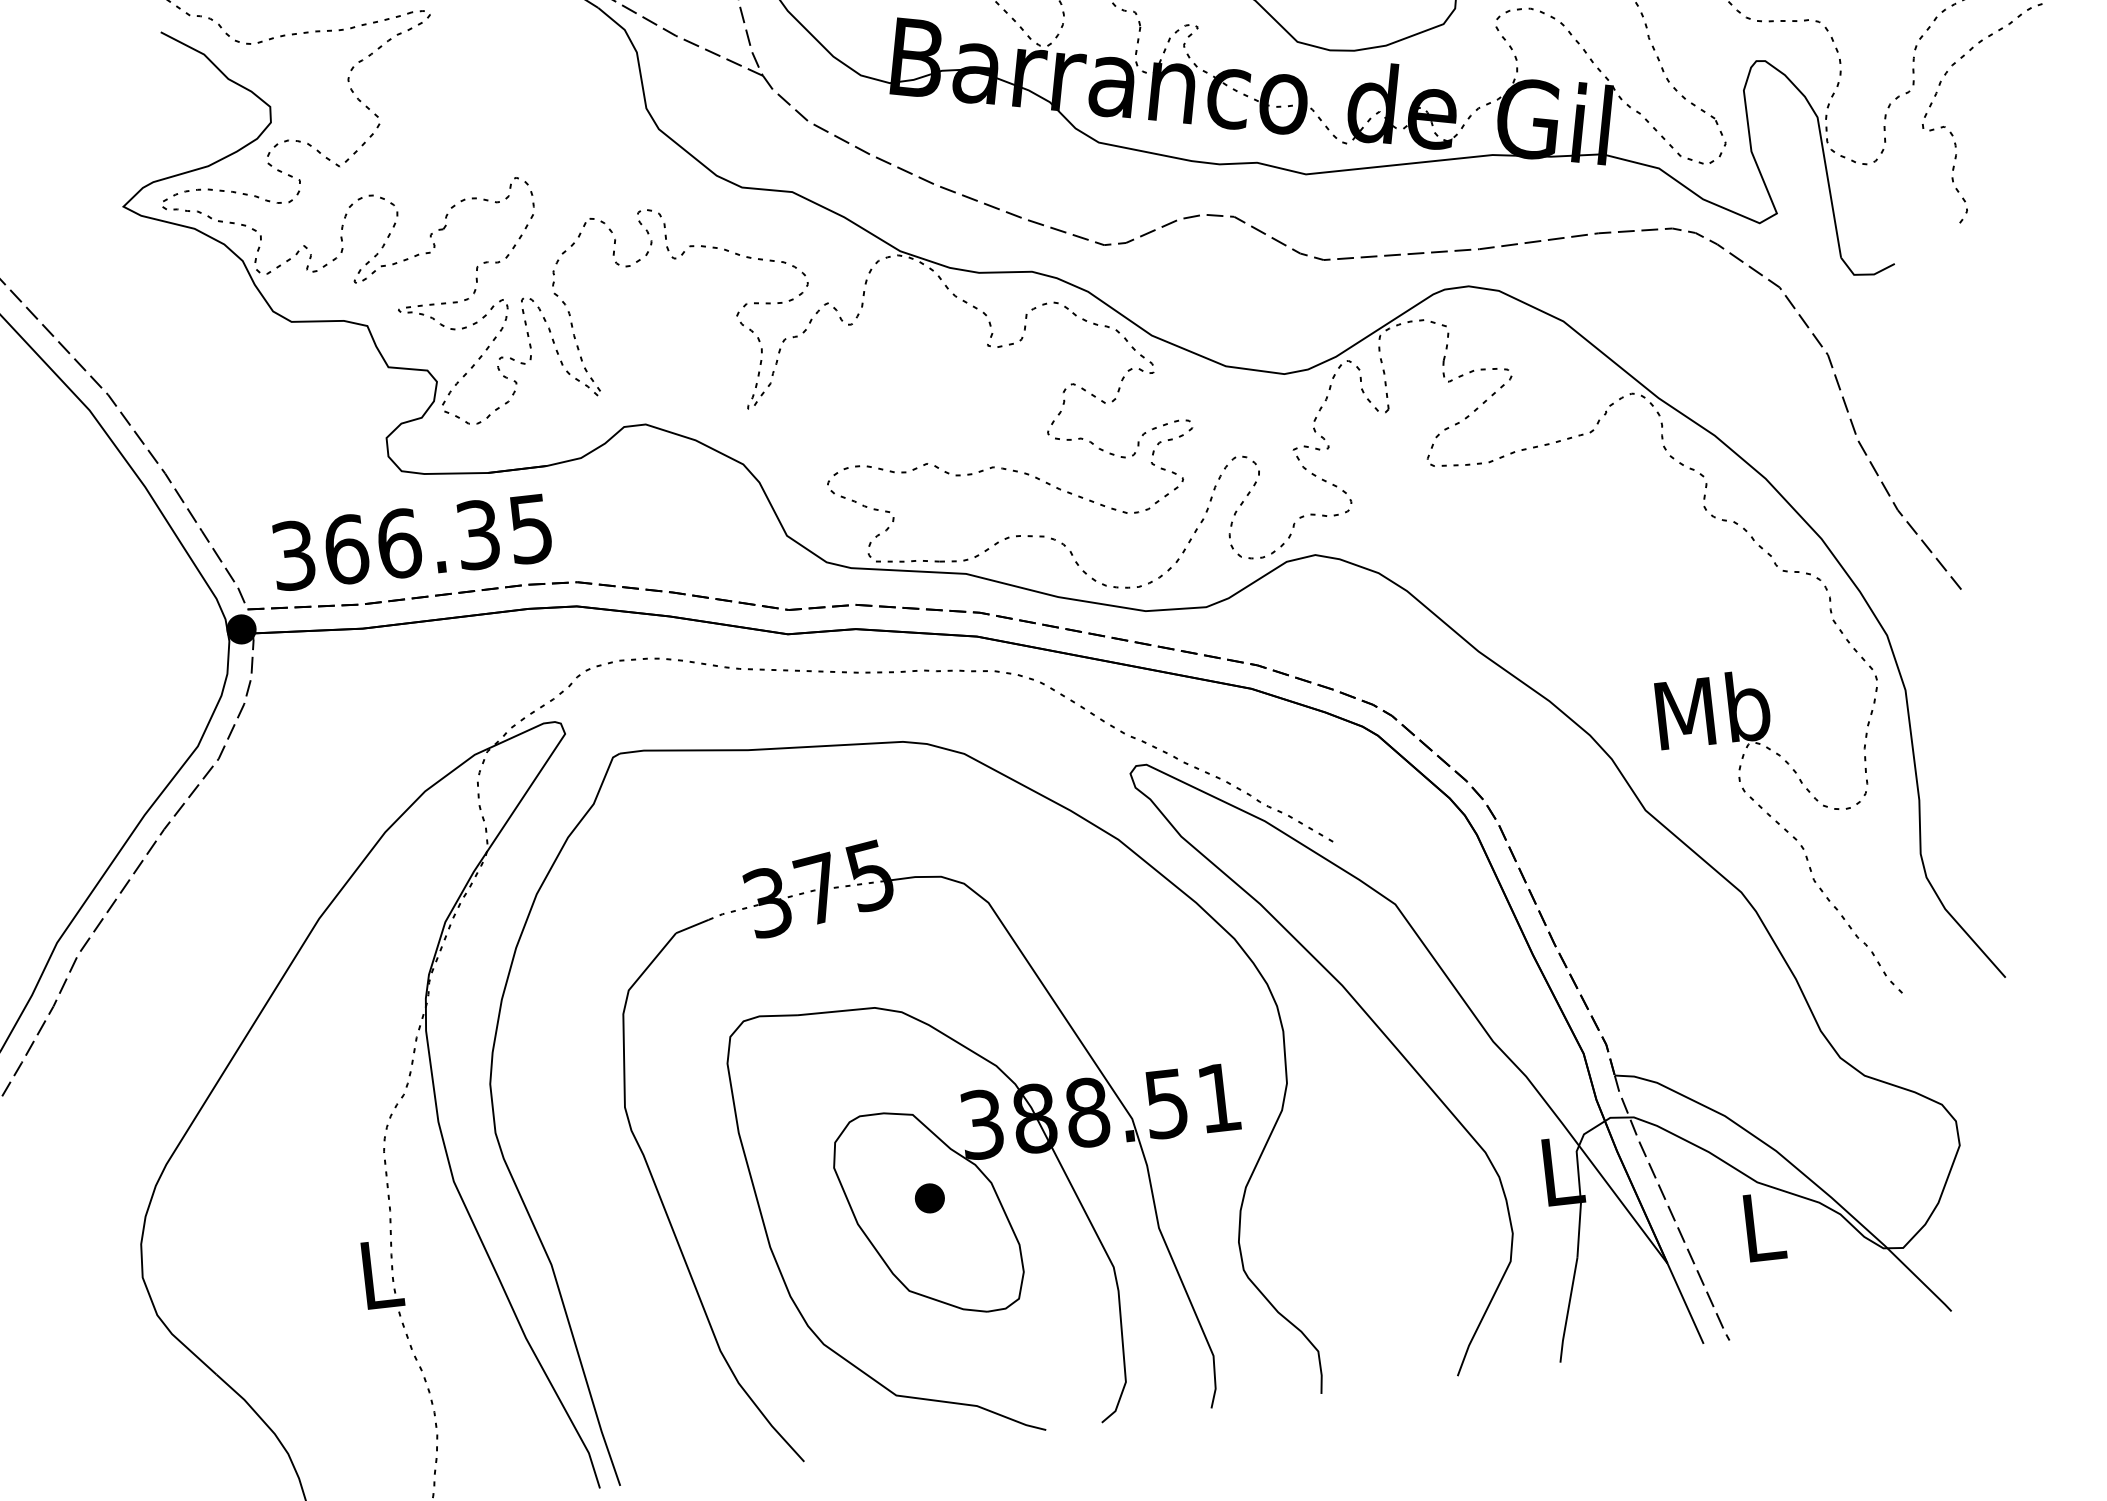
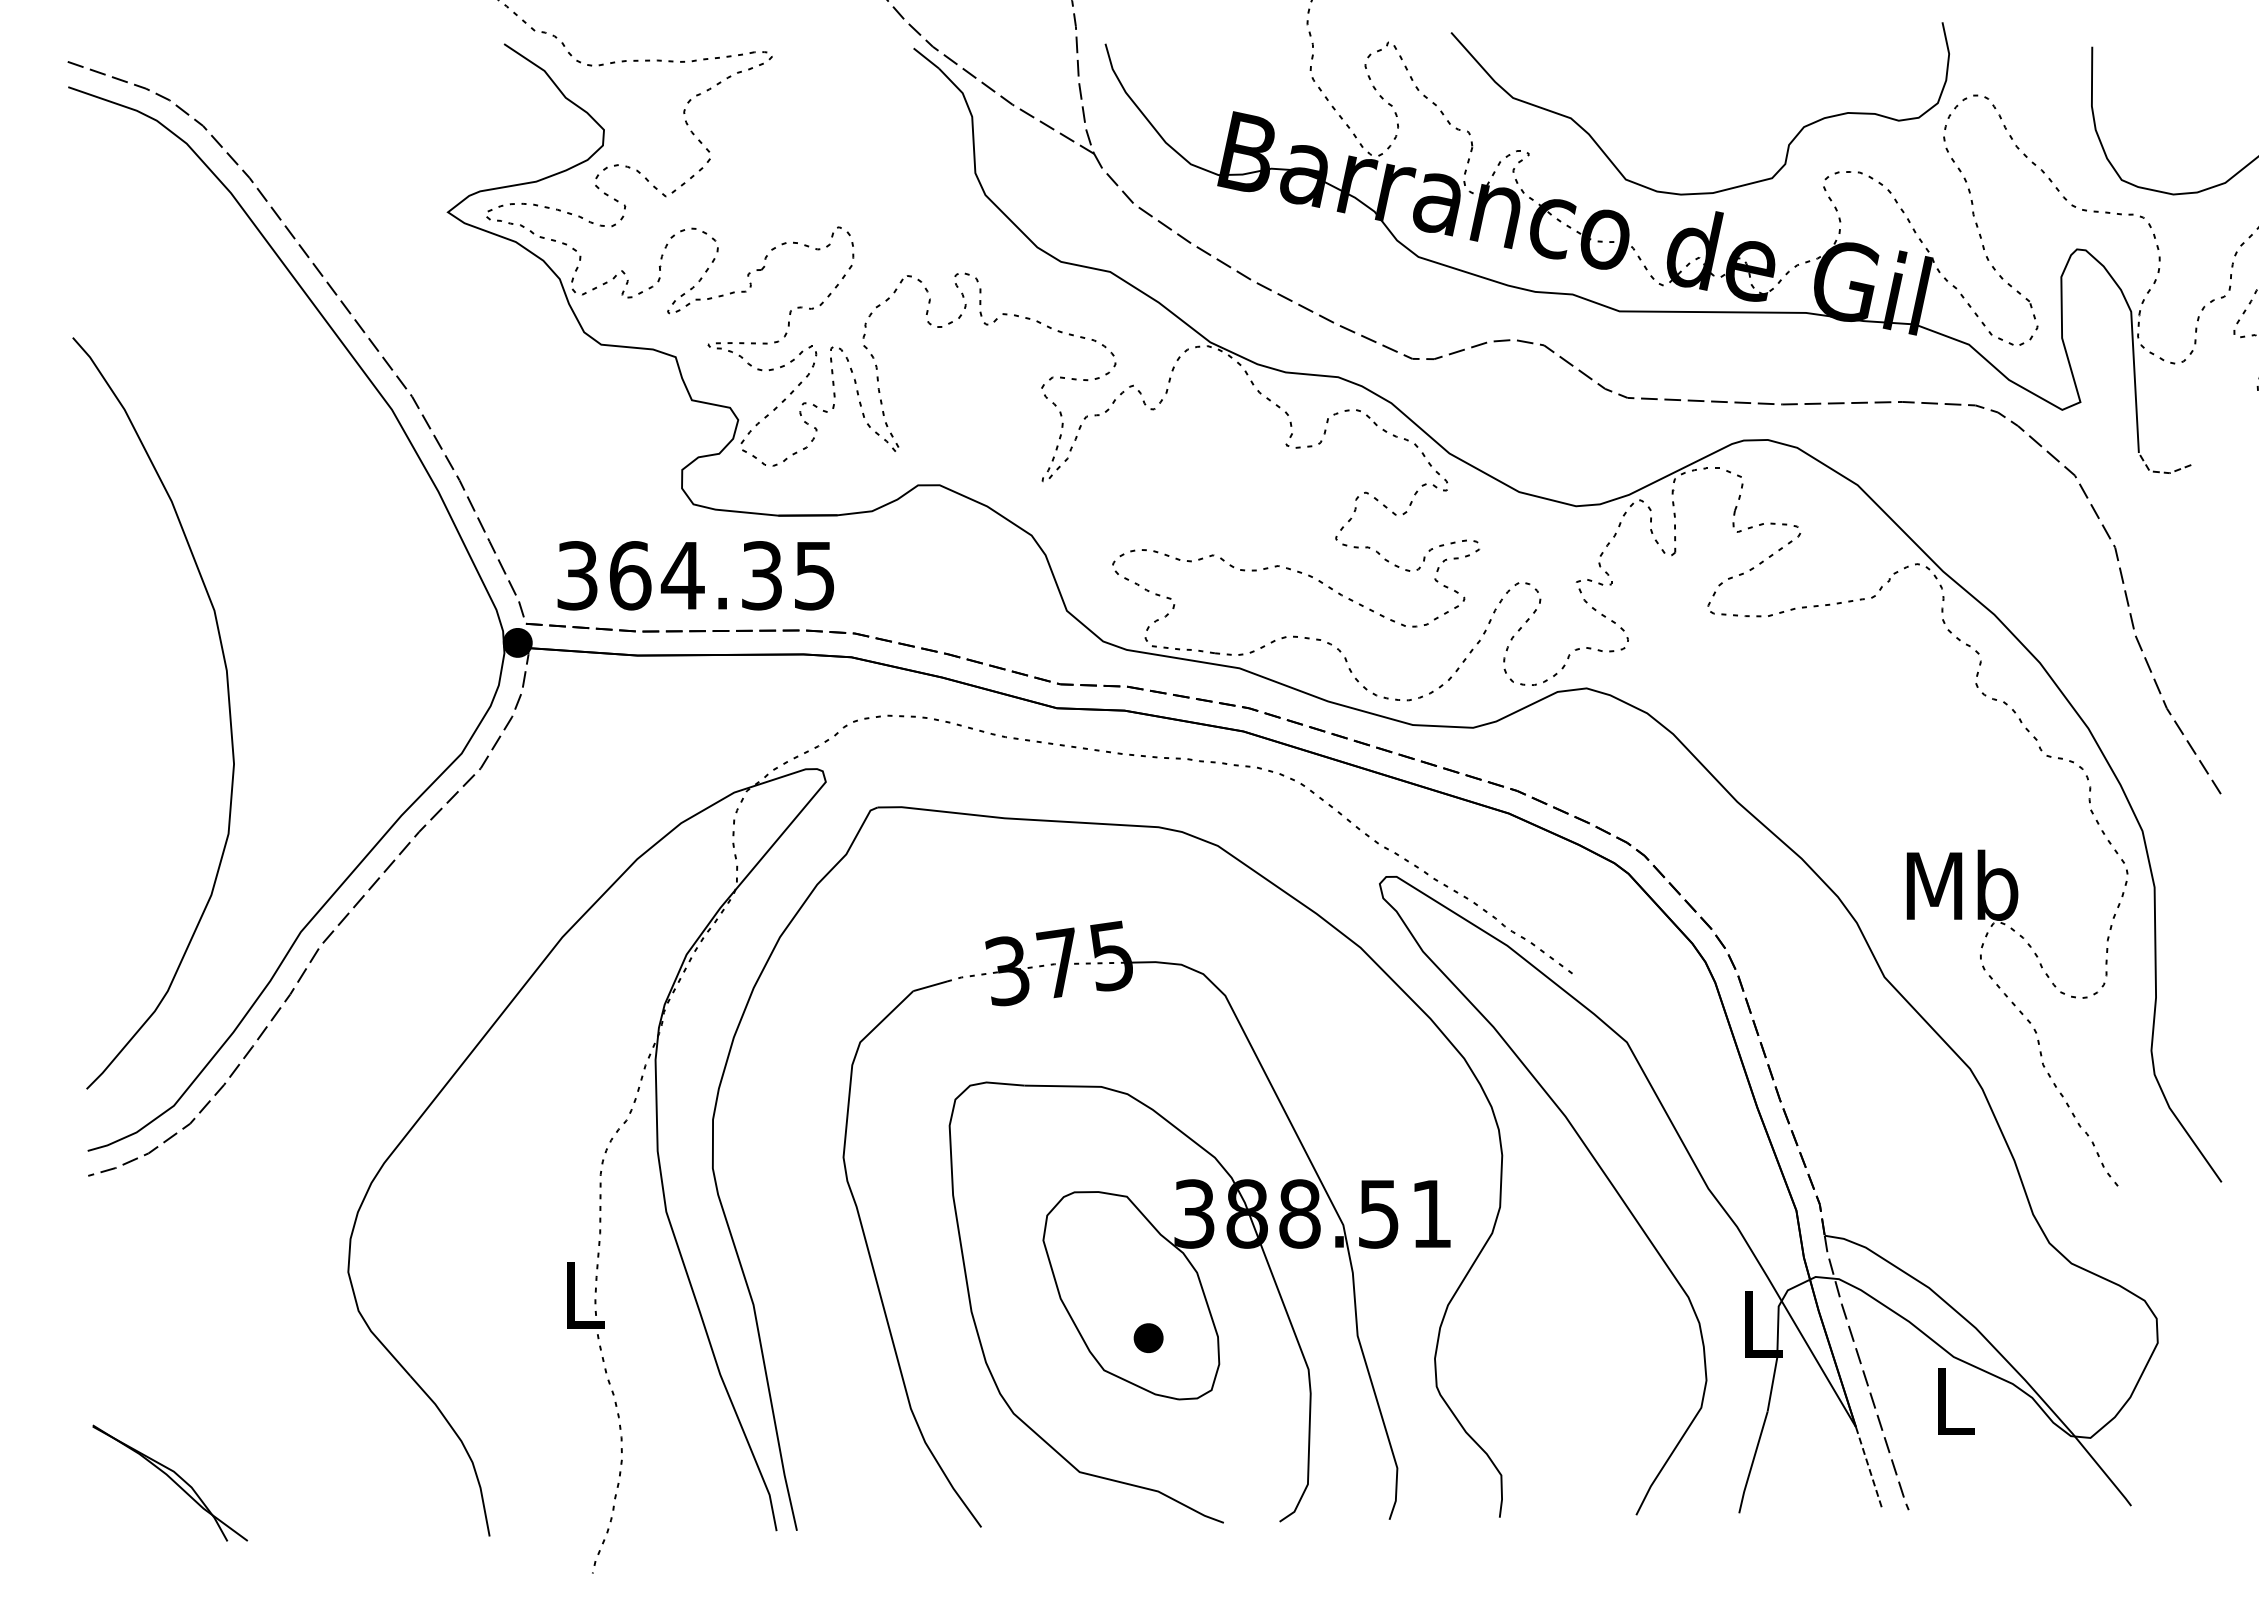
line: (1864, 274) -> (2160, 472), solid -> dashed
text: (398, 543) -> (682, 575), 366.35 -> 364.35
part: (929, 1197) -> (1148, 1337), moved
line: (1685, 1303) -> (1869, 1468), solid -> dashed

